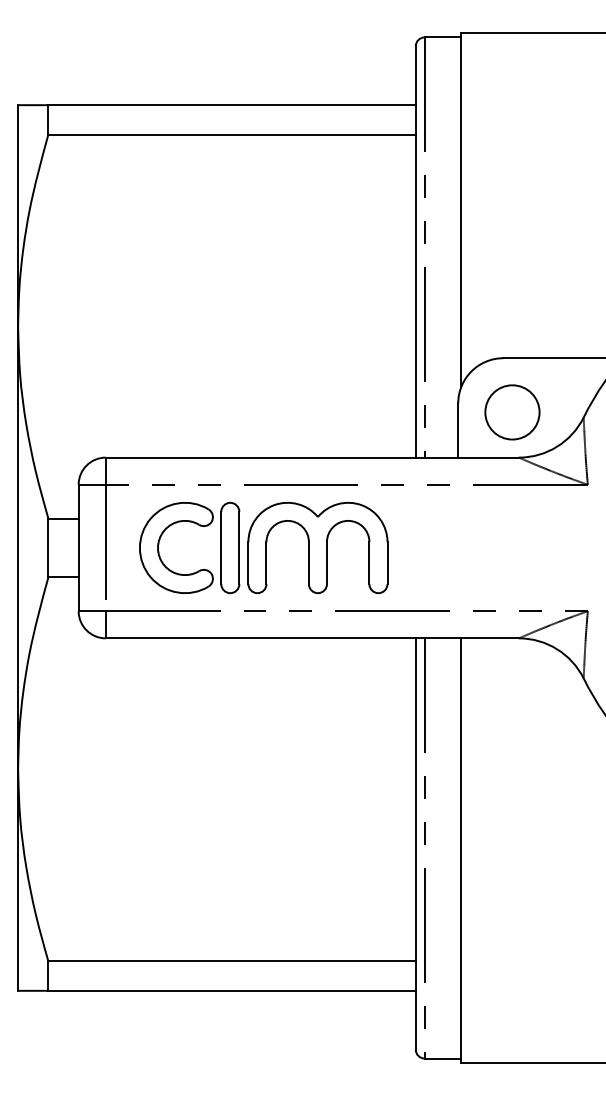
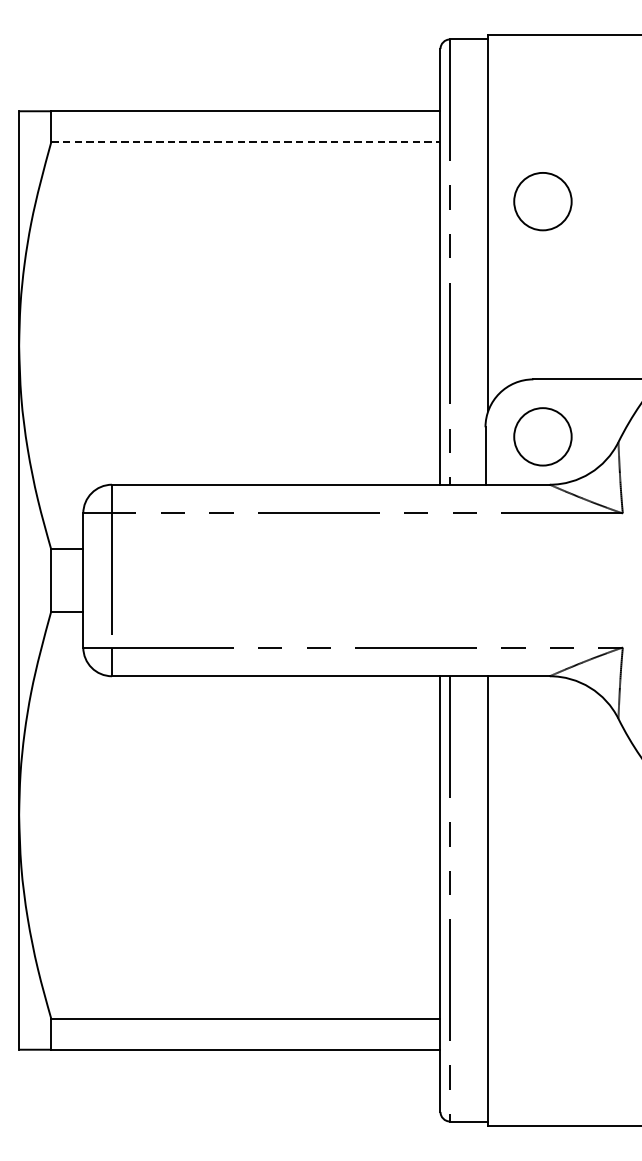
line: (232, 134) -> (246, 142), solid -> dashed
circle: (512, 190) -> (542, 201), added
part: (263, 547) -> (279, 579), removed

